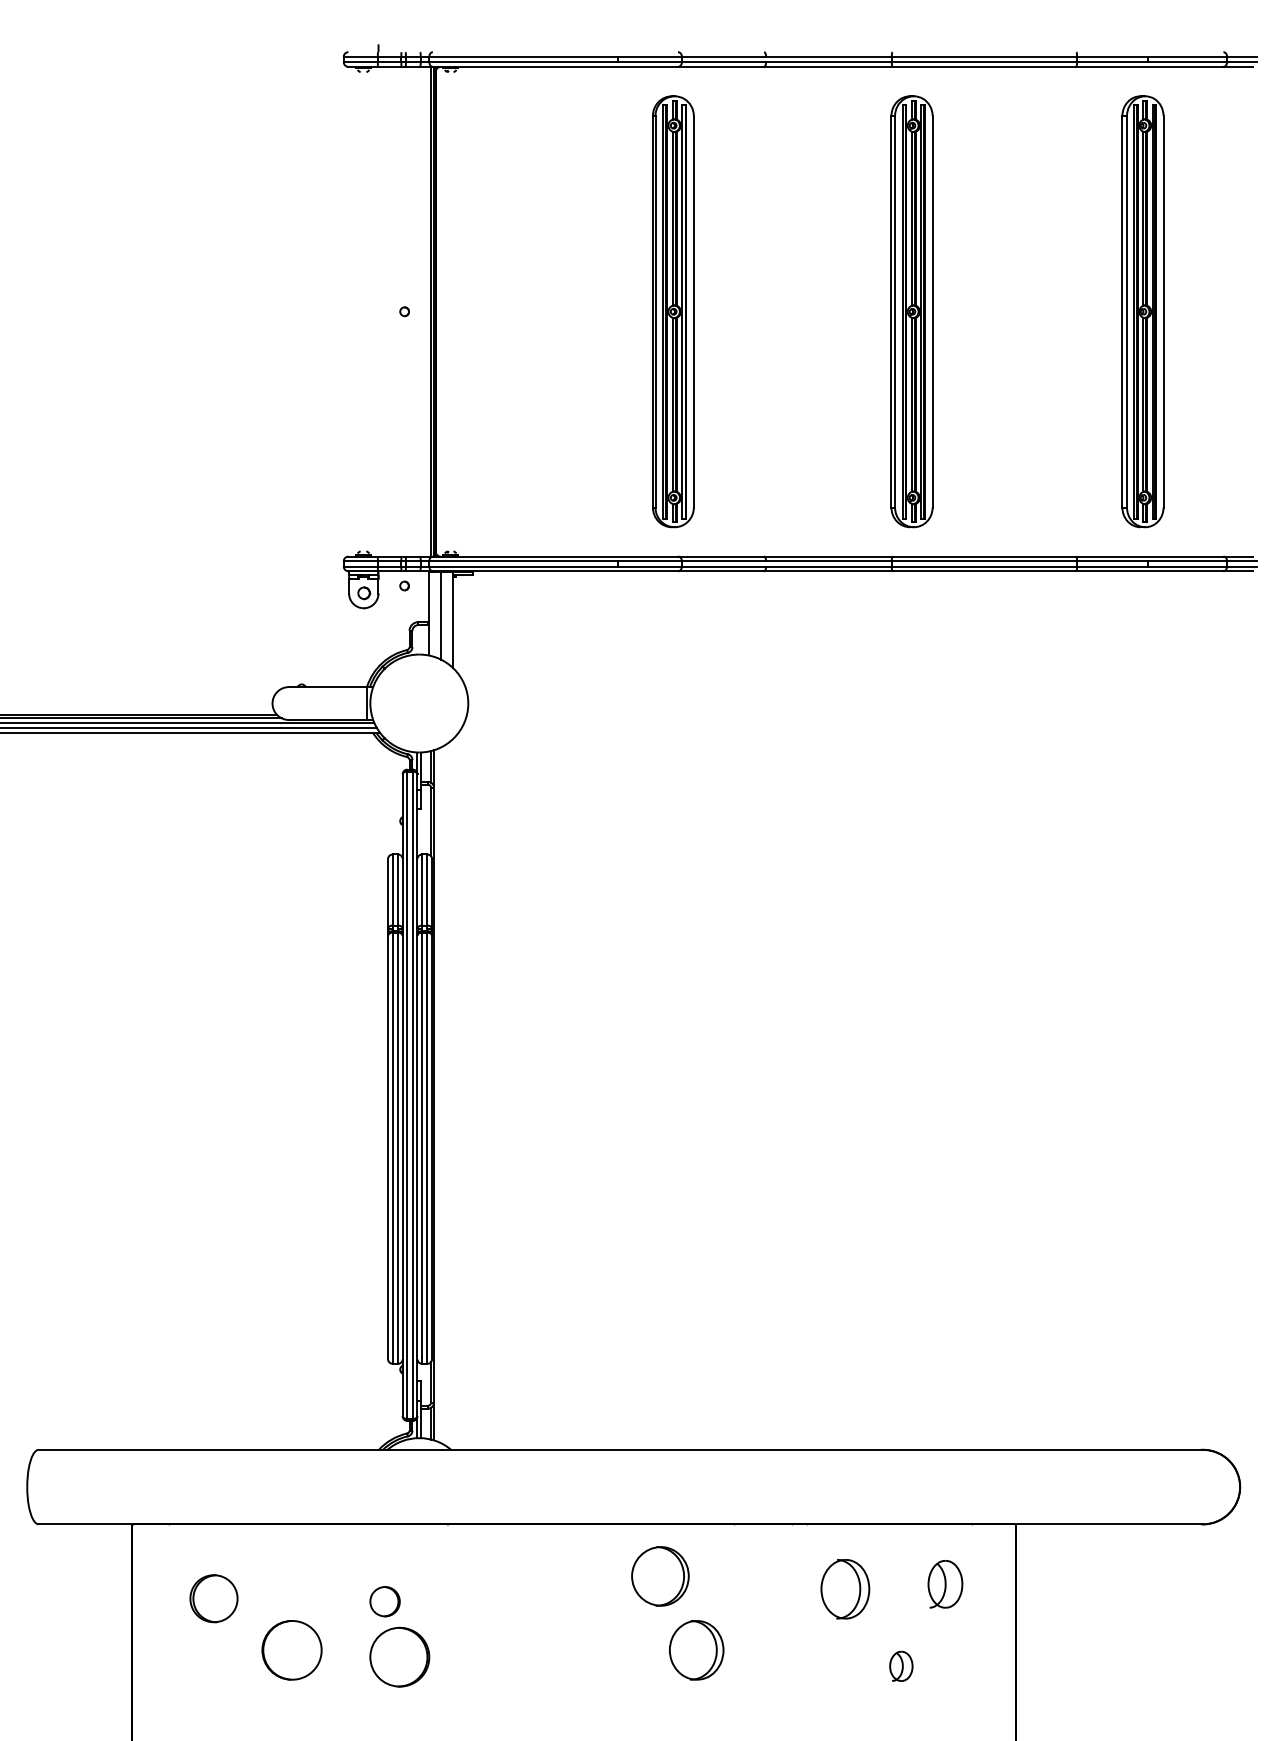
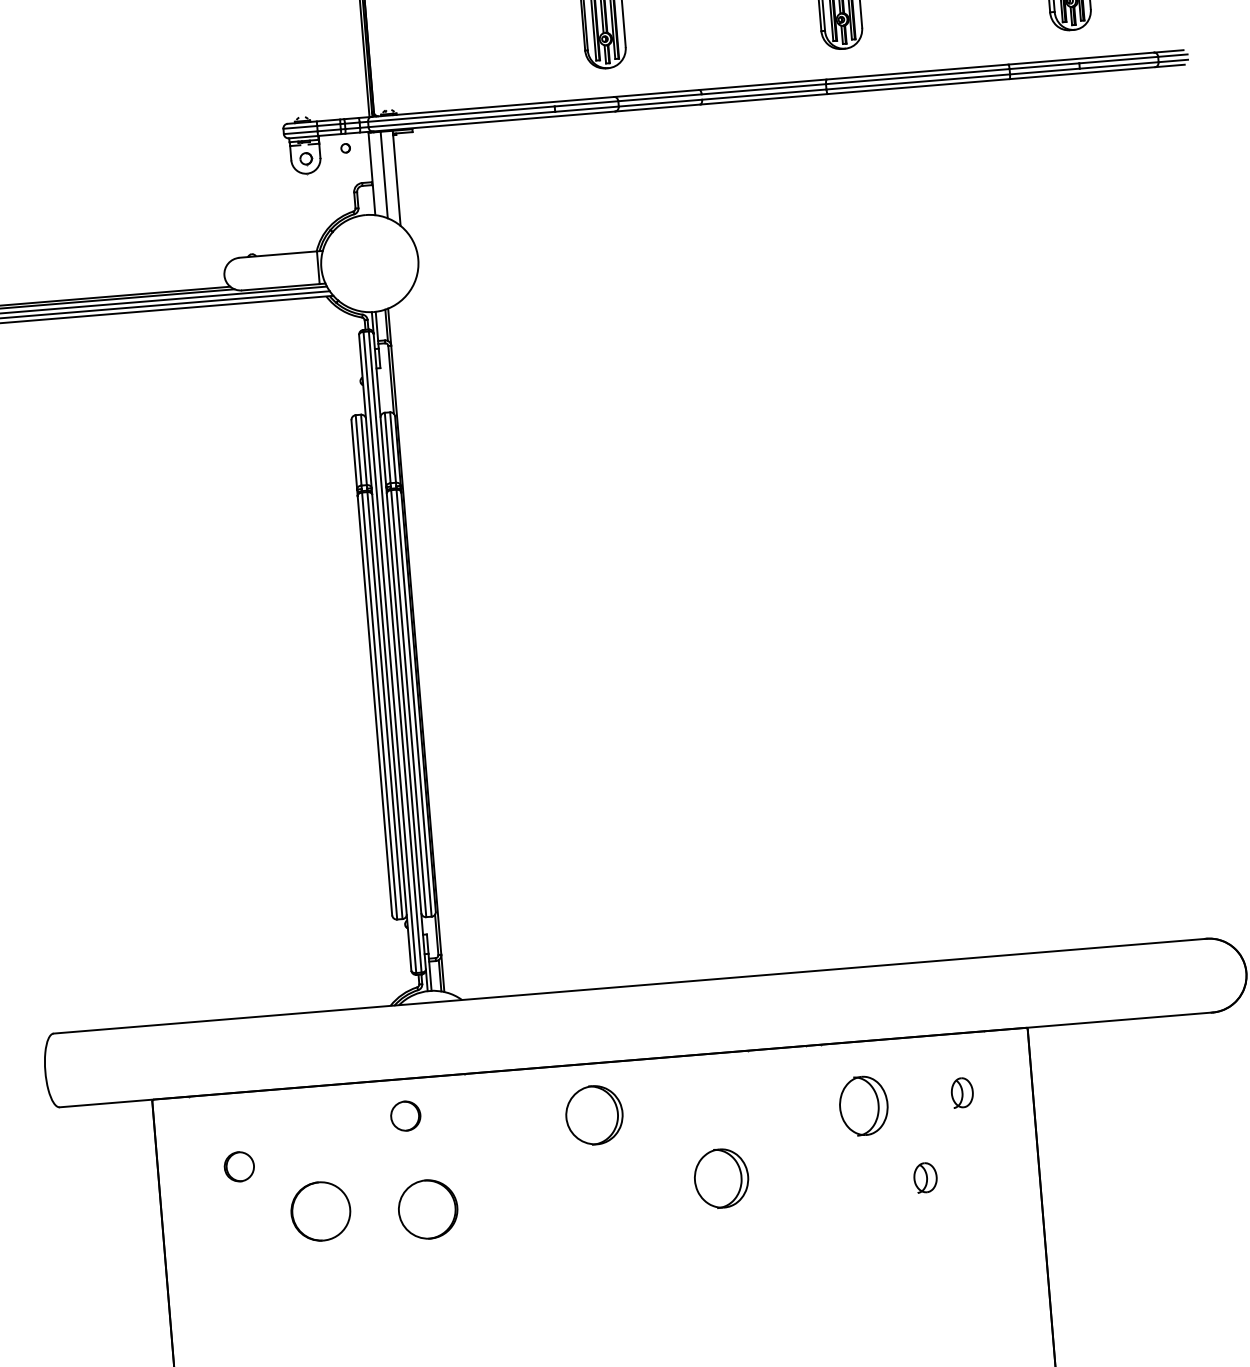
part: (660, 1576) -> (594, 1115), moved
part: (944, 1583) -> (961, 1092), size x0.62
part: (213, 1598) -> (238, 1166), size x0.62
part: (384, 1601) -> (405, 1115), moved

